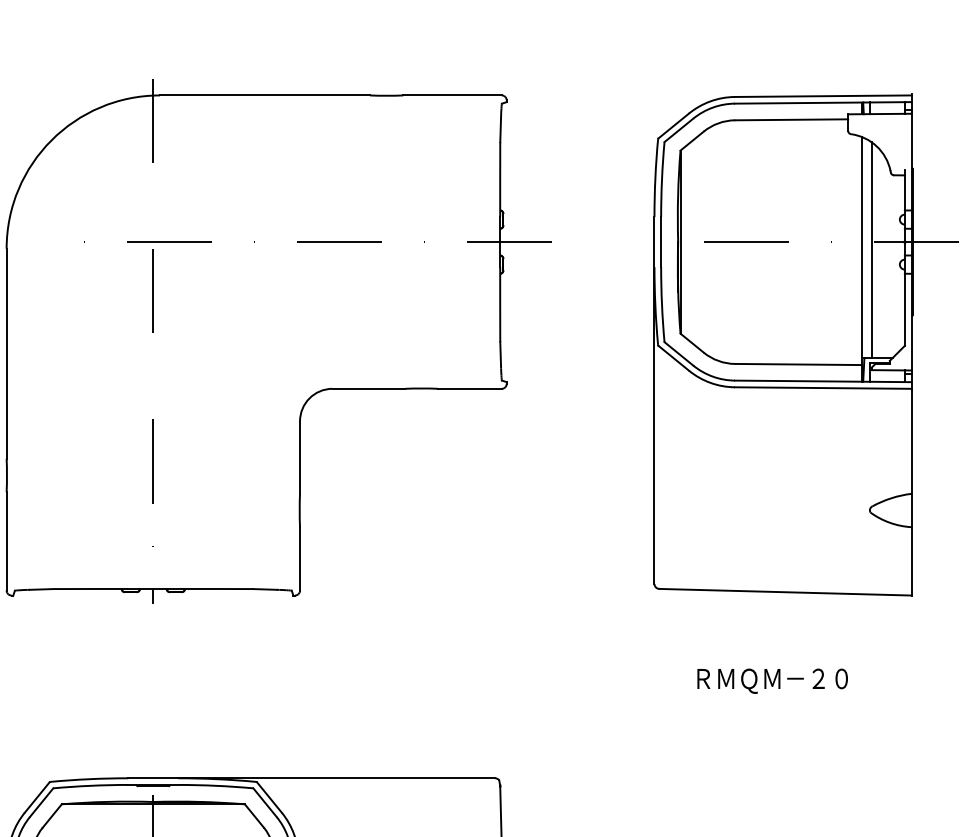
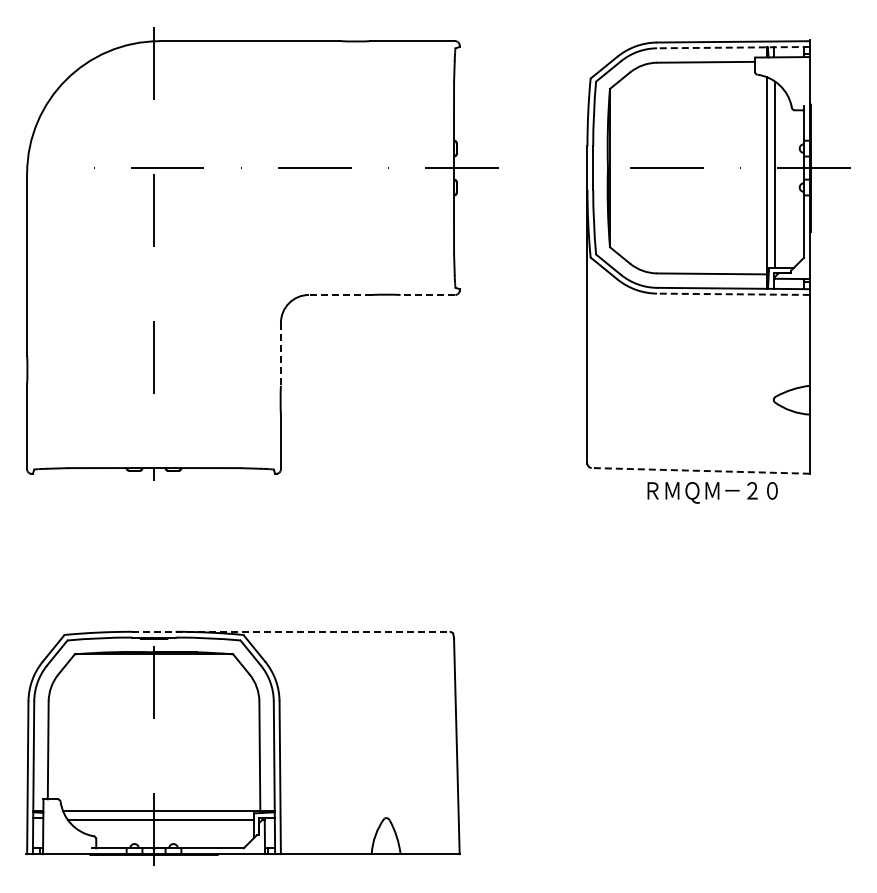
line: (822, 102) -> (732, 47), solid -> dashed
line: (367, 388) -> (339, 294), solid -> dashed
line: (469, 388) -> (427, 294), solid -> dashed
line: (822, 388) -> (732, 294), solid -> dashed
line: (299, 457) -> (280, 354), solid -> dashed
line: (785, 591) -> (700, 470), solid -> dashed
text: (772, 680) -> (712, 492), moved
line: (312, 777) -> (291, 631), solid -> dashed

